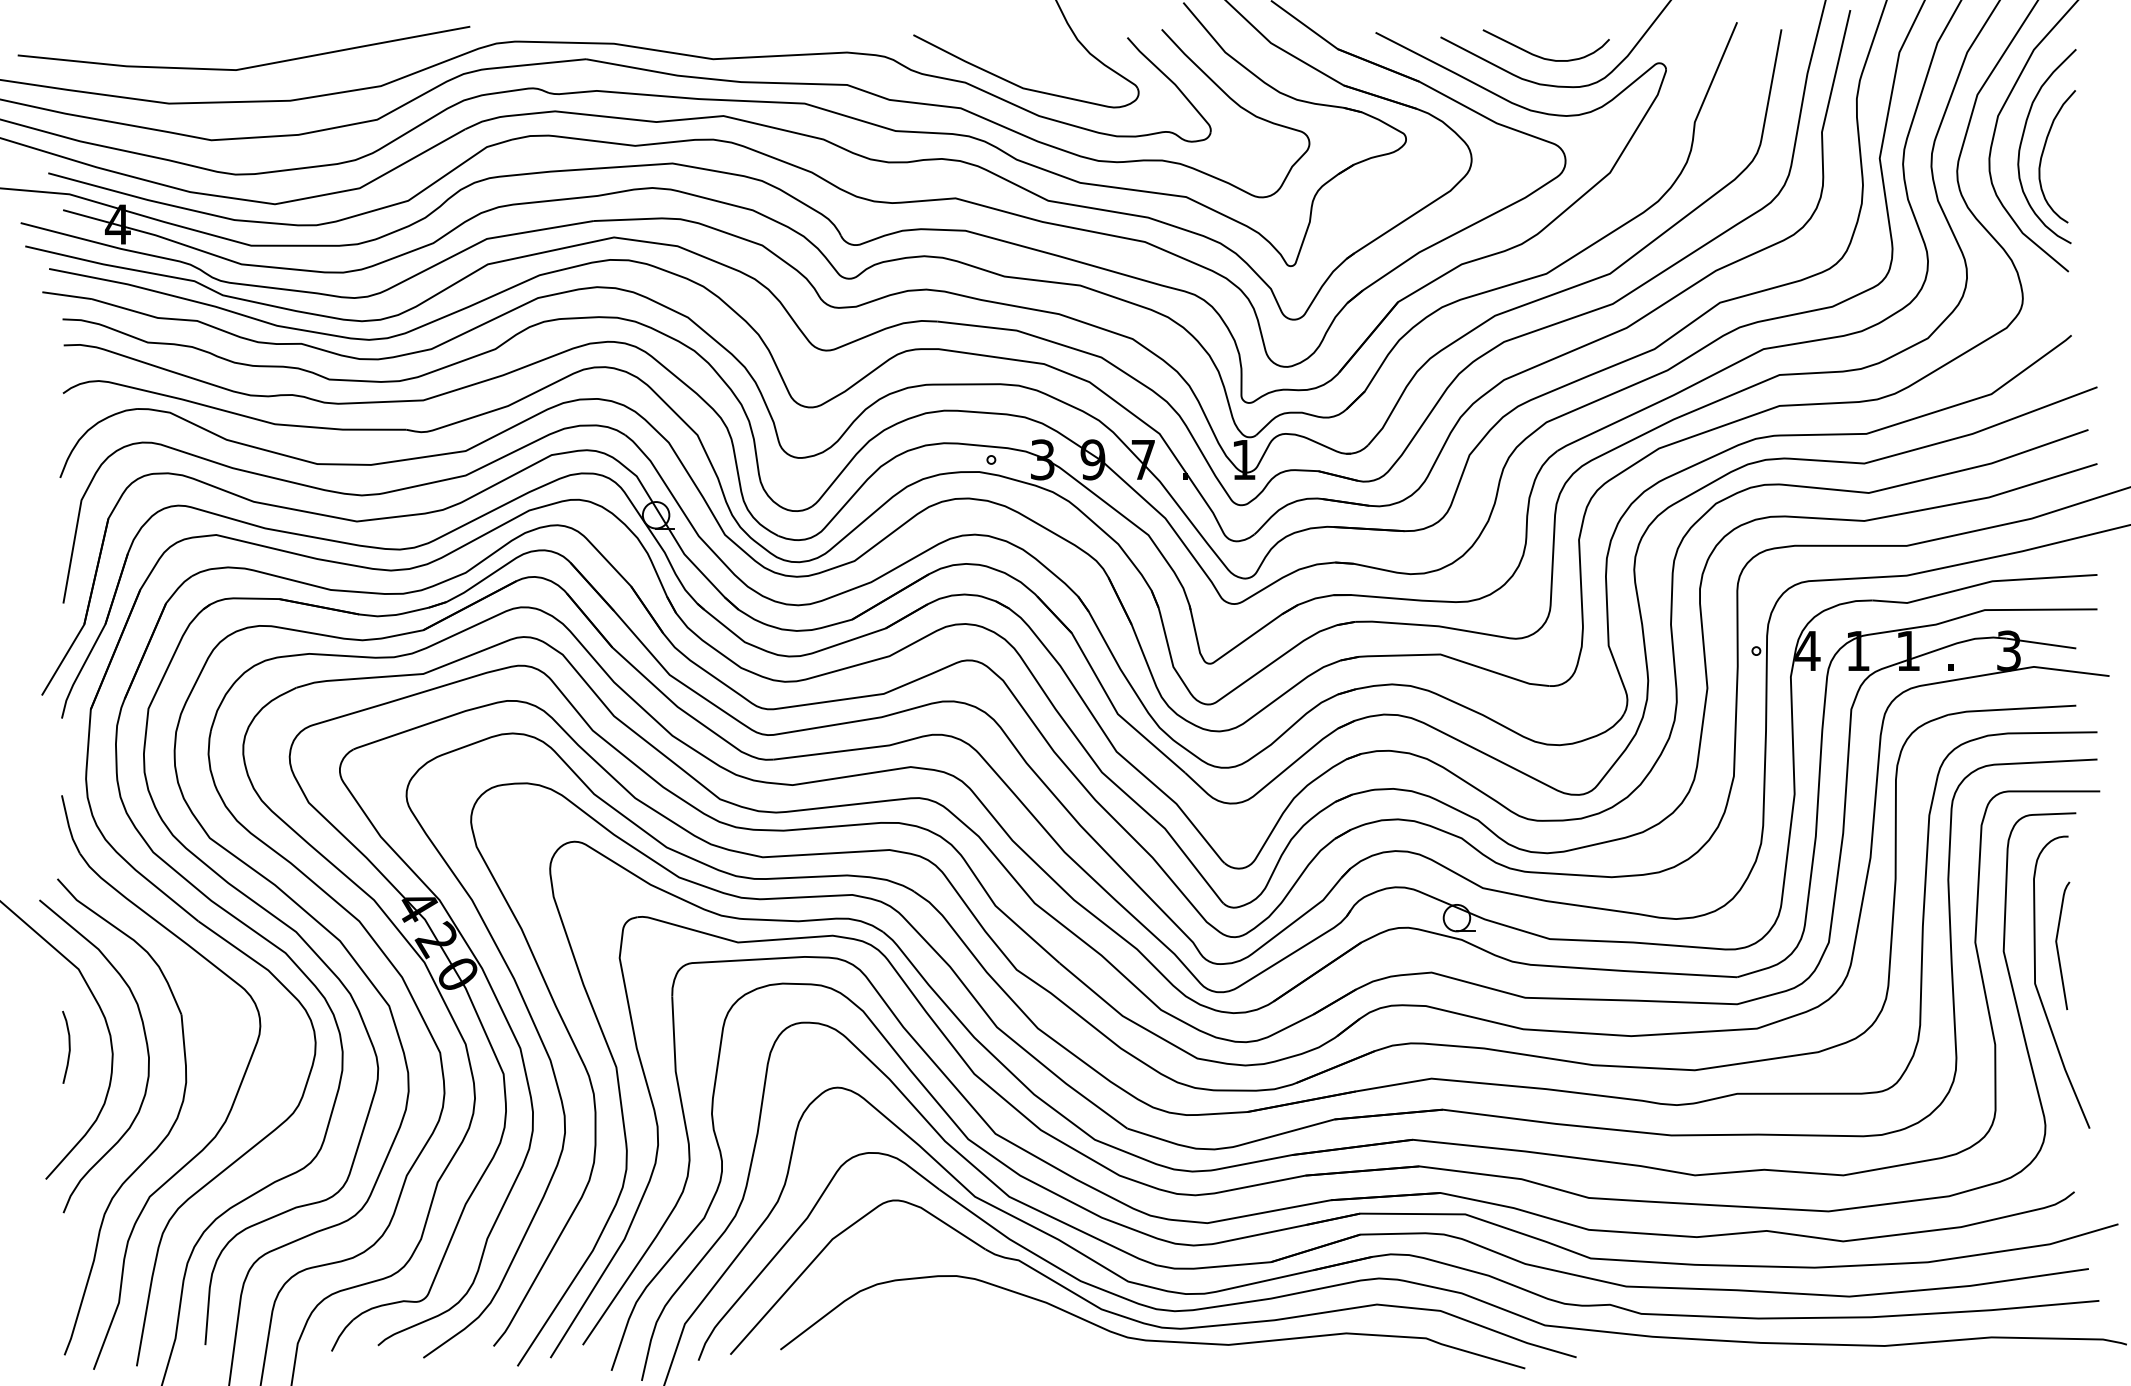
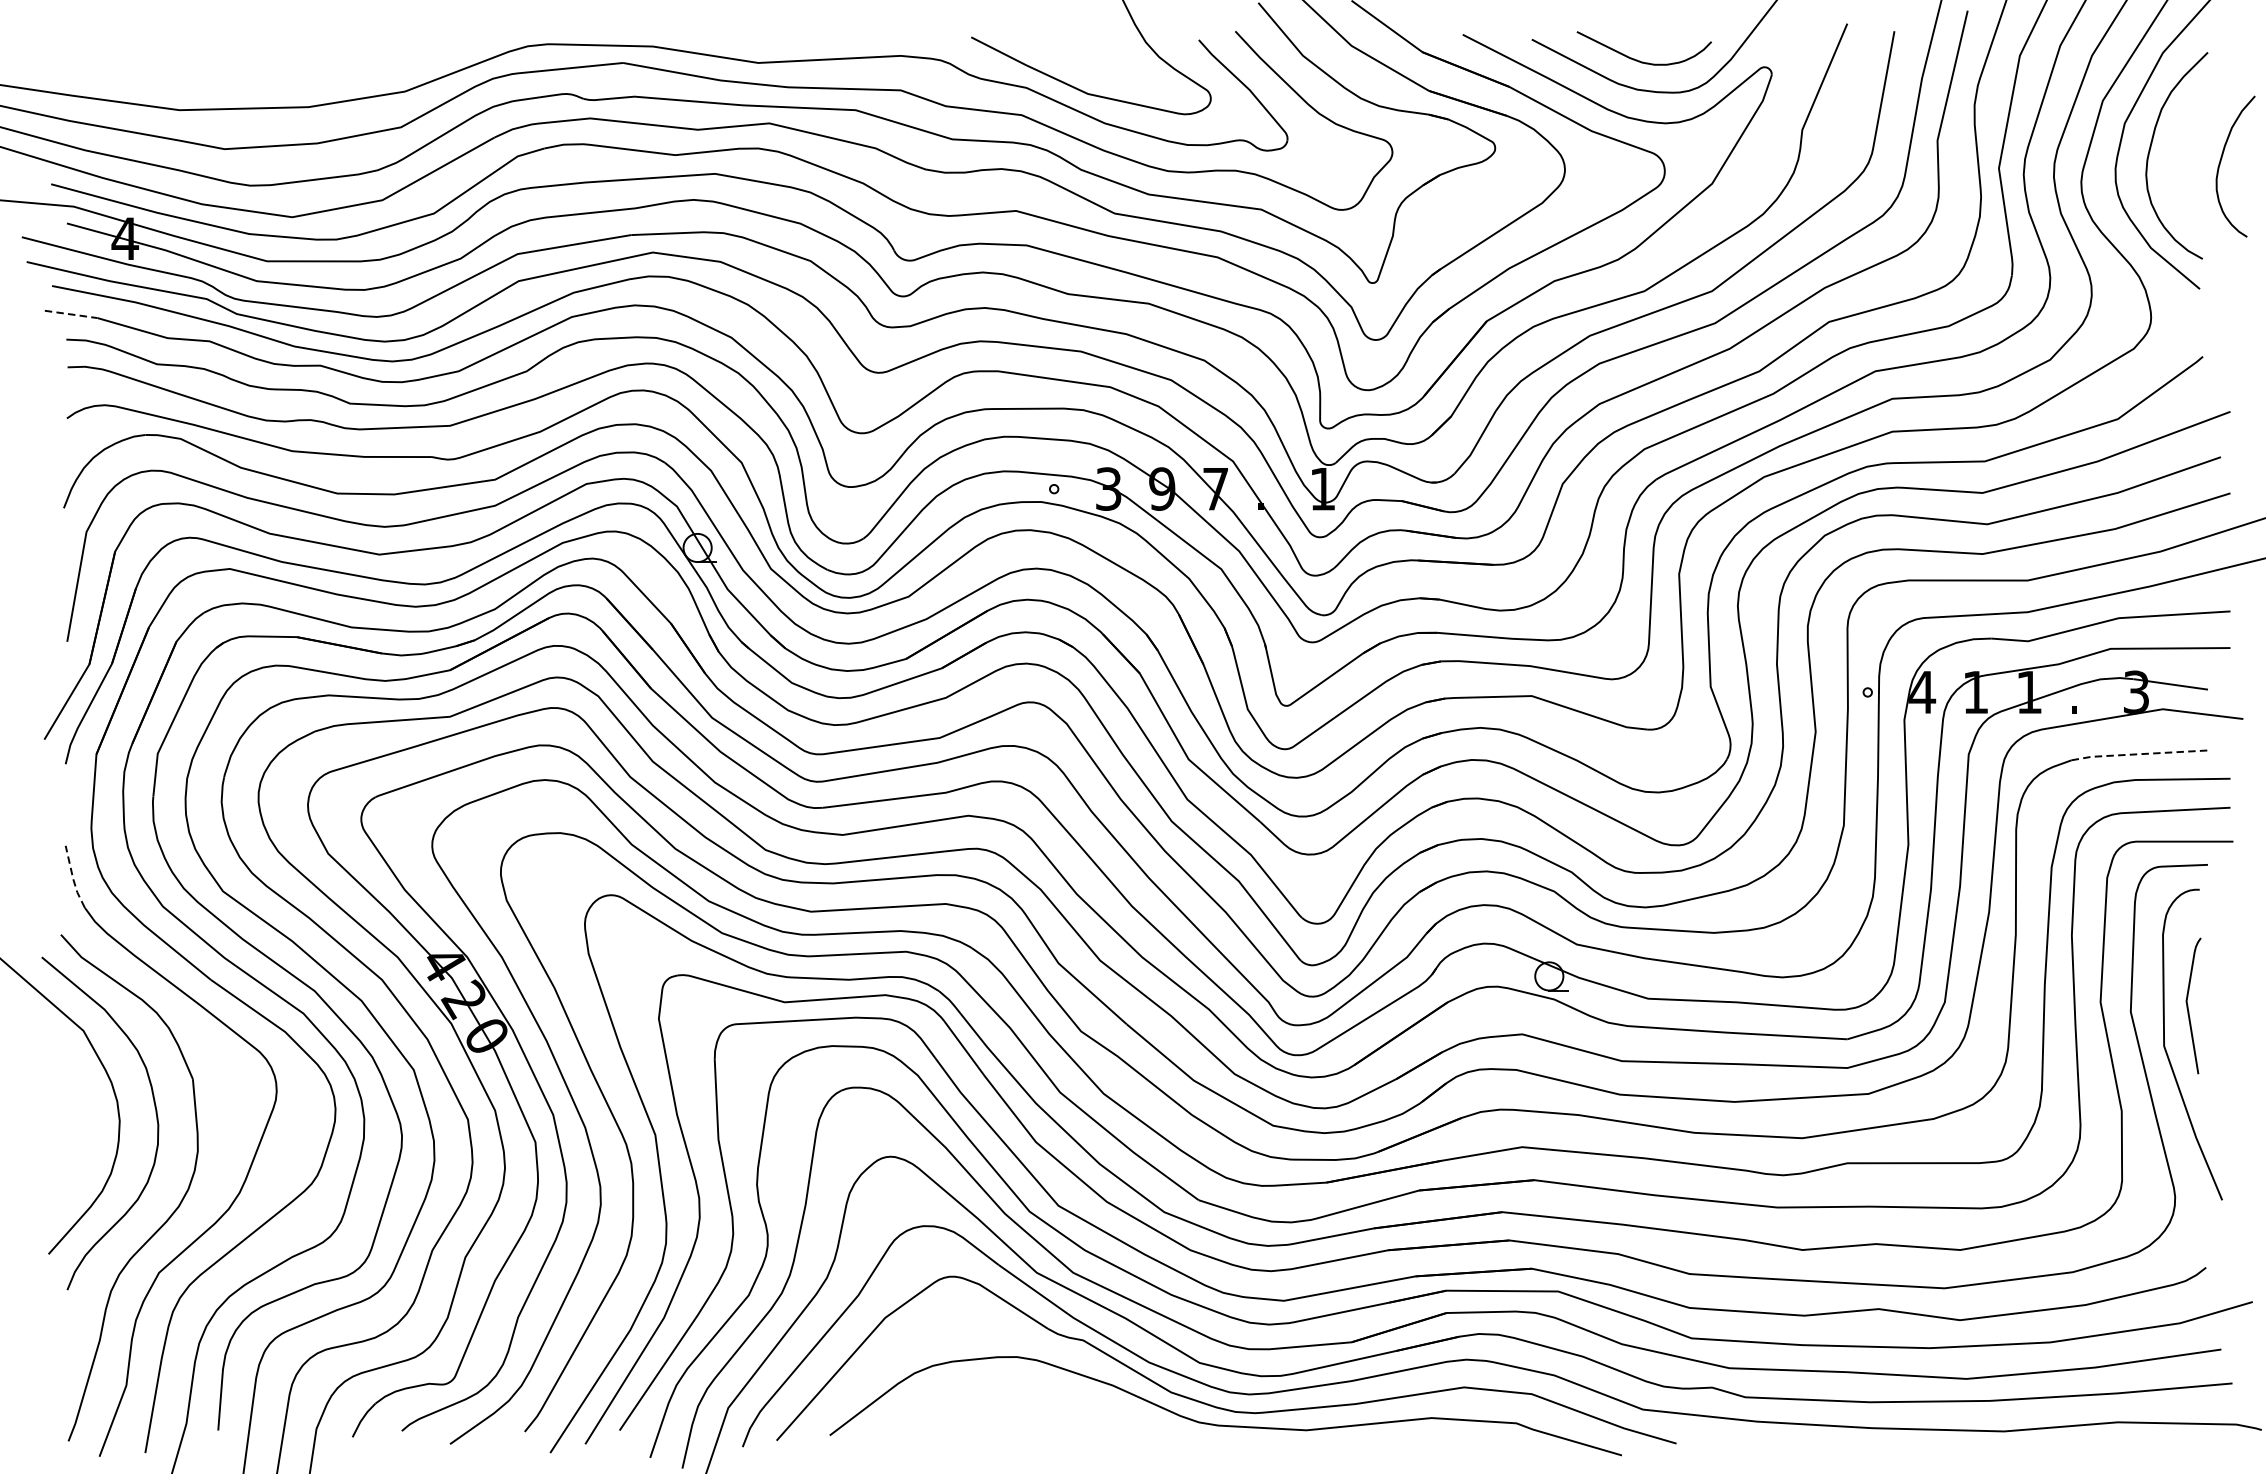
line: (248, 66) -> (264, 70), removed
curve: (2043, 154) -> (2220, 164), moved
line: (67, 295) -> (71, 314), solid -> dashed
line: (2010, 709) -> (2138, 754), solid -> dashed
line: (69, 826) -> (73, 878), solid -> dashed
curve: (68, 1046) -> (72, 1112), removed

